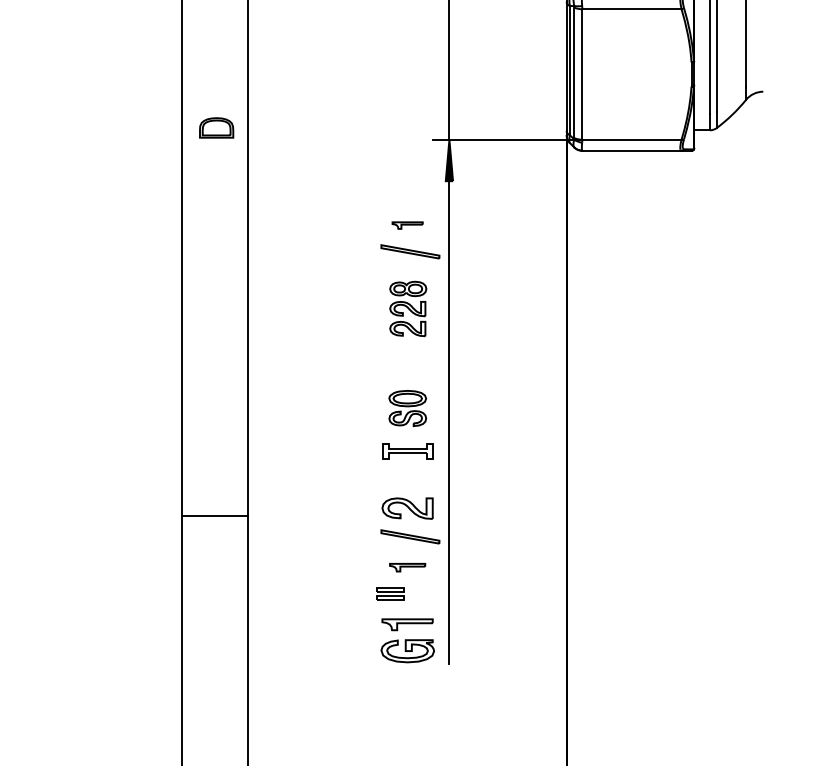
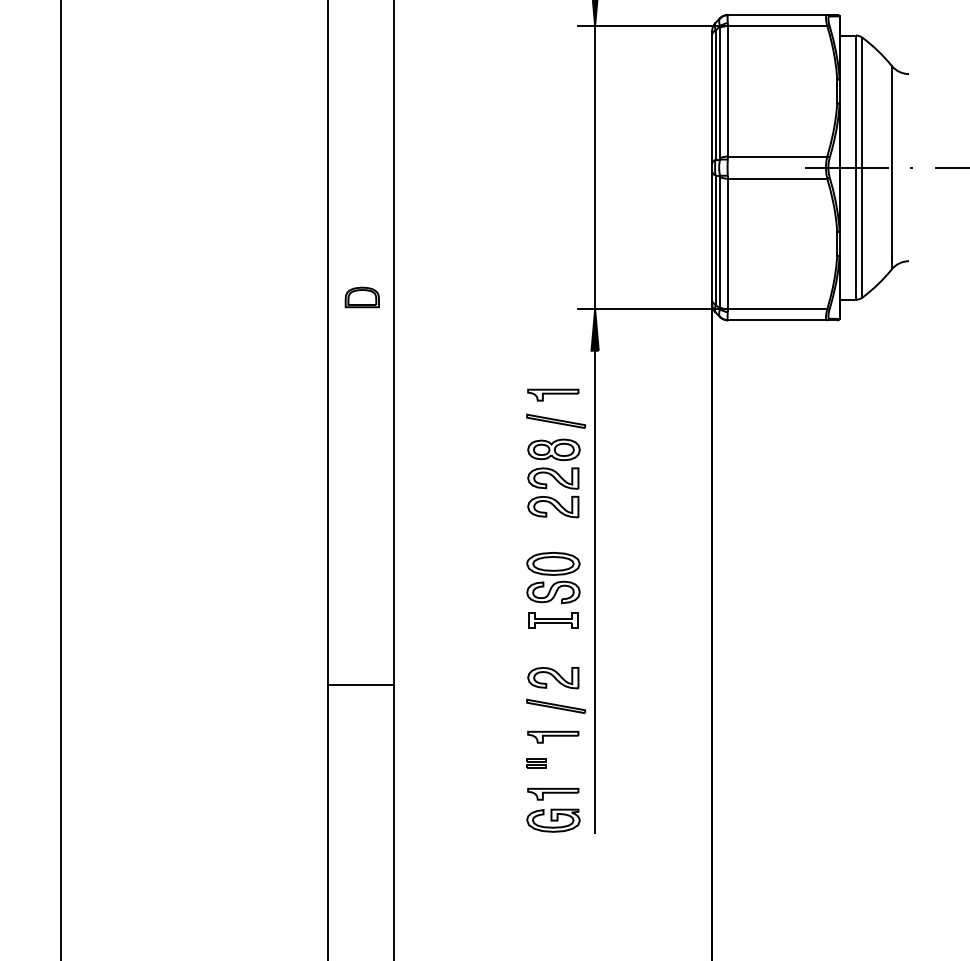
part: (407, 224) -> (553, 394), size x1.67
part: (407, 308) -> (553, 478), size x1.43
part: (407, 407) -> (553, 577), size x1.43
part: (407, 566) -> (553, 736), size x1.43
part: (390, 593) -> (536, 763), size x0.71

